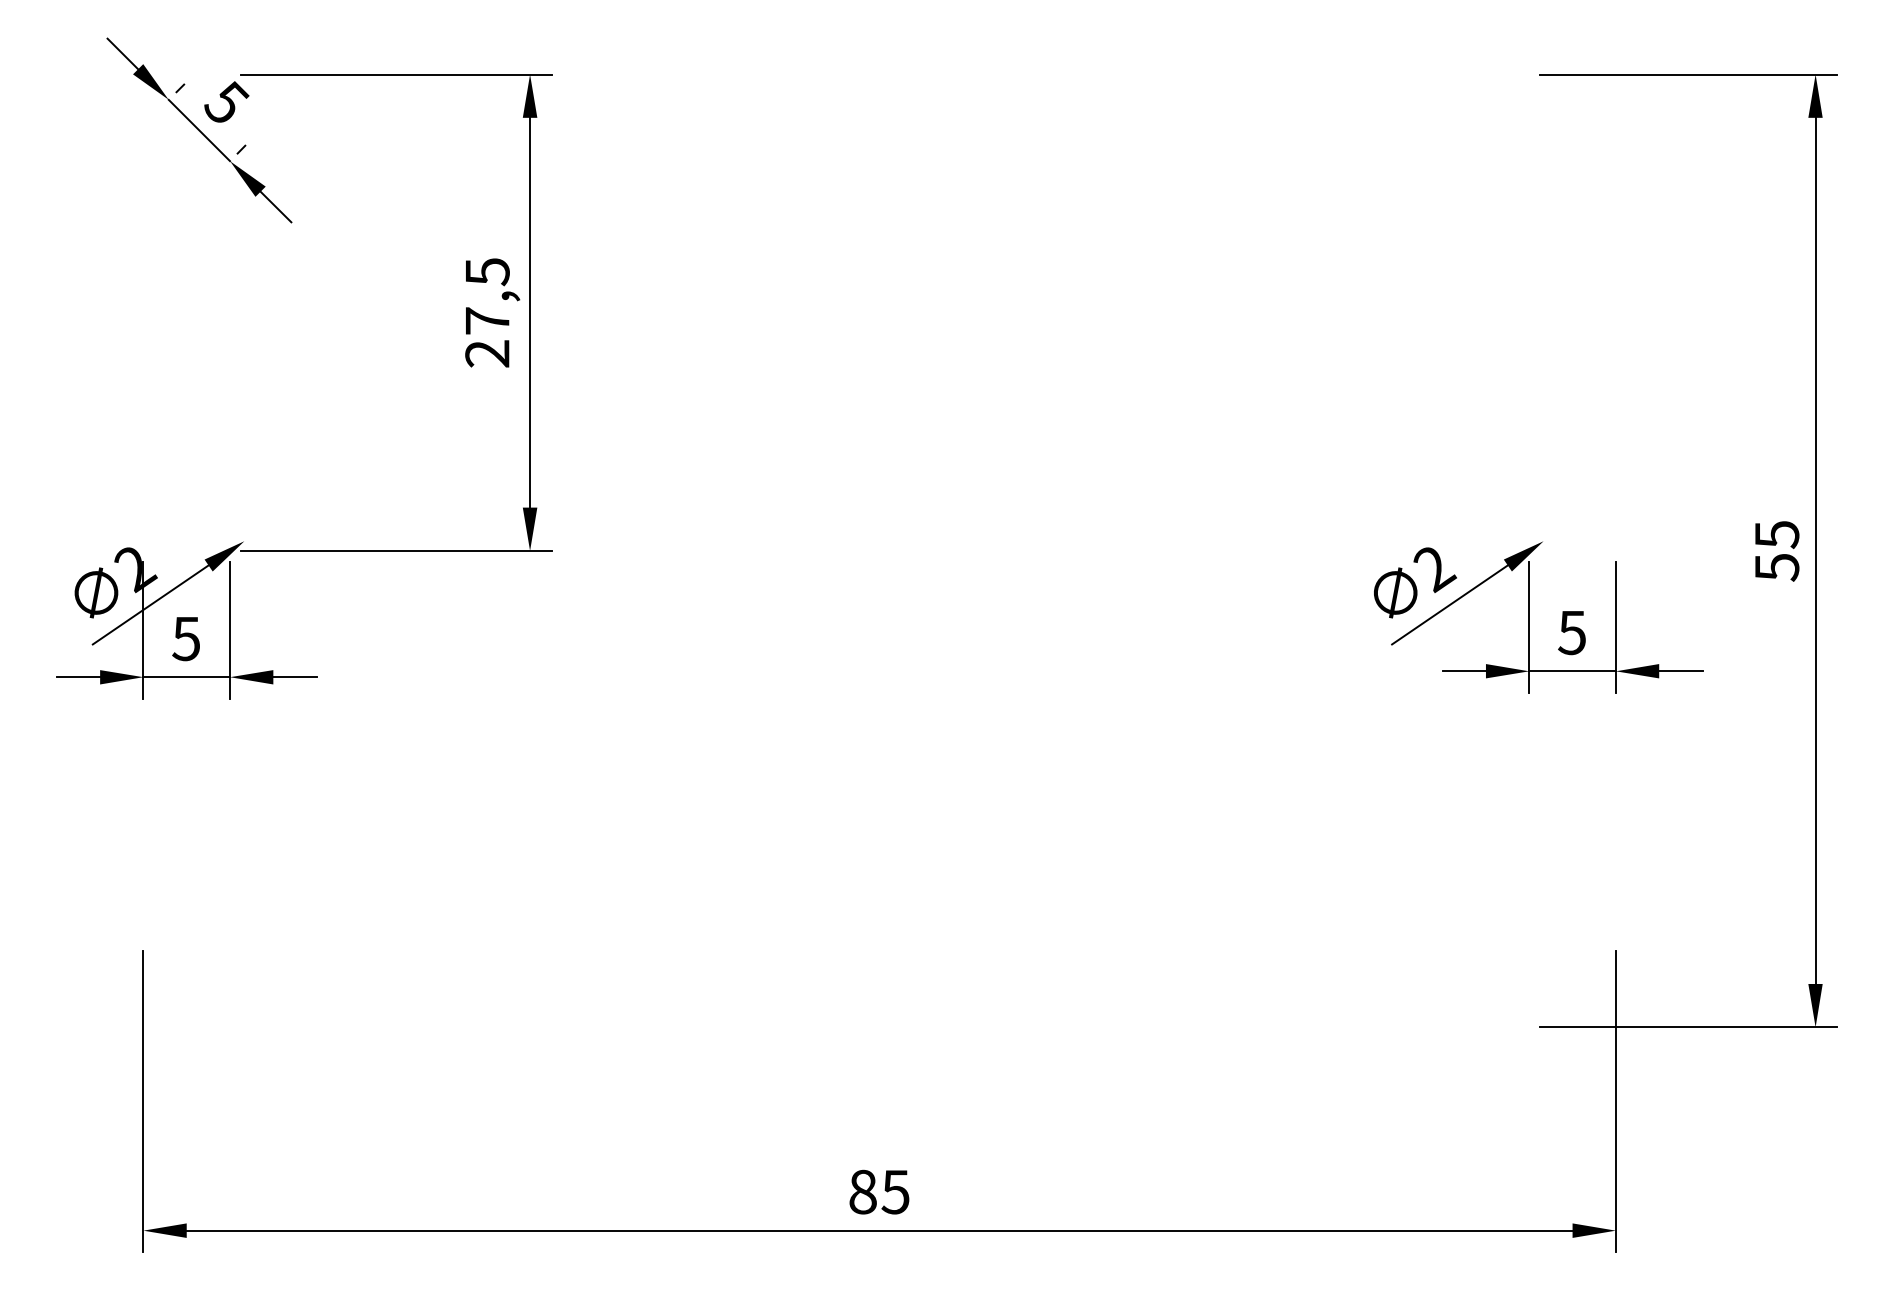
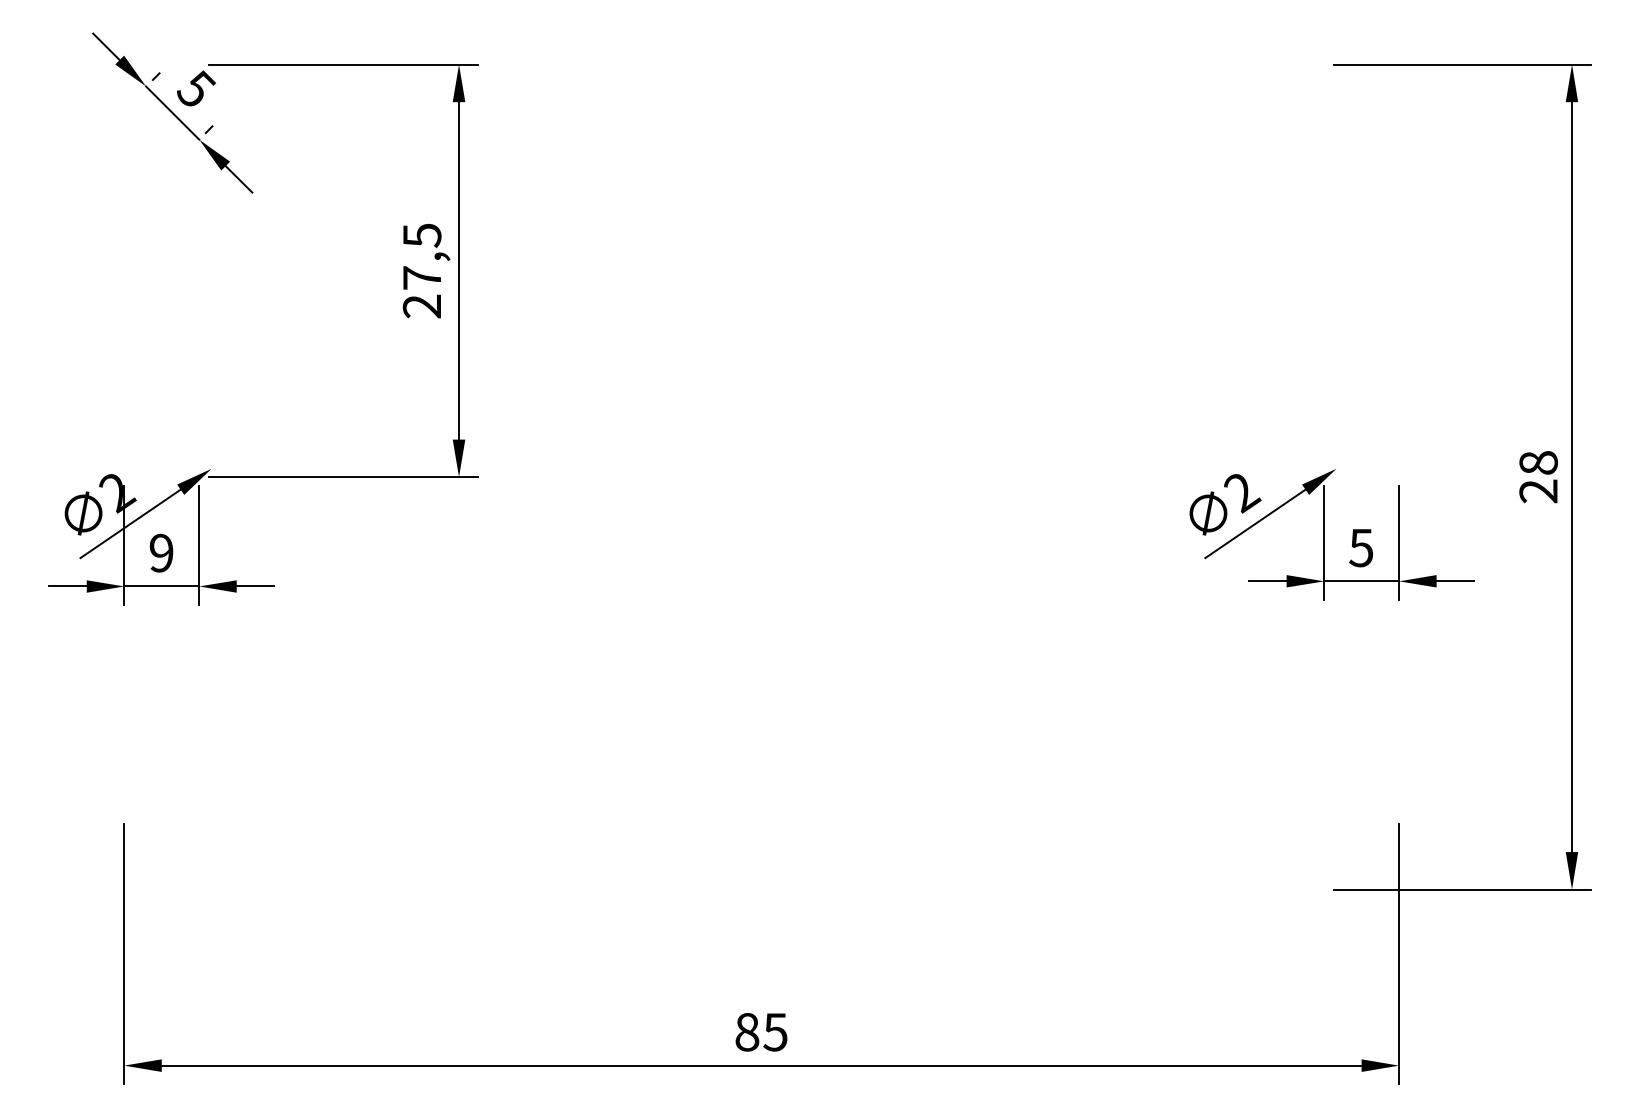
text: (1776, 550) -> (1538, 476), 55 -> 28
text: (185, 638) -> (160, 552), 5 -> 9

